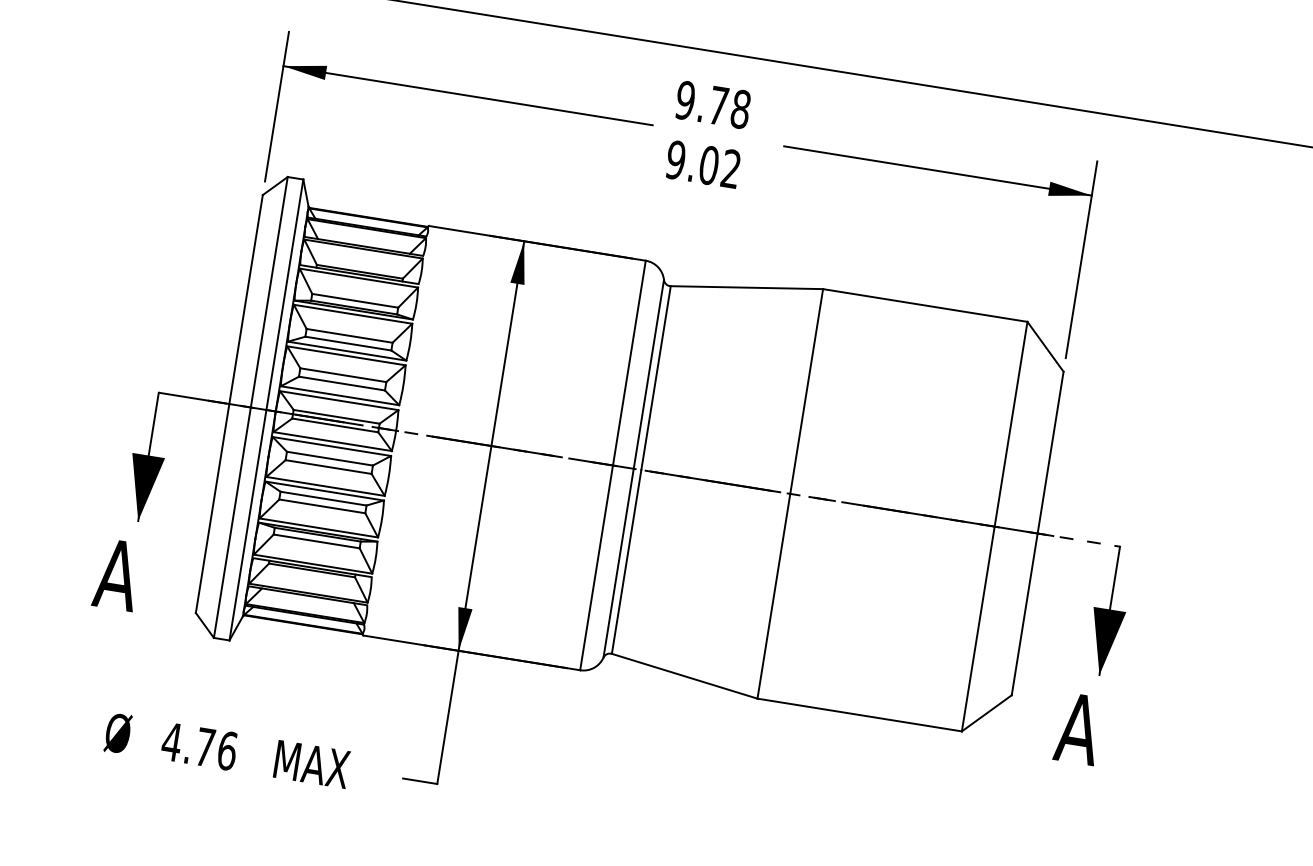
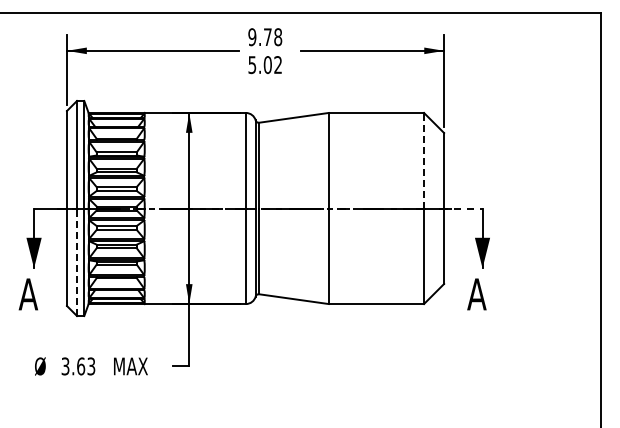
text: (676, 159) -> (252, 64), 9.02 -> 5.02
line: (1012, 423) -> (424, 160), solid -> dashed
line: (233, 523) -> (77, 262), solid -> dashed
text: (199, 746) -> (78, 366), 4.76 -> 3.63

